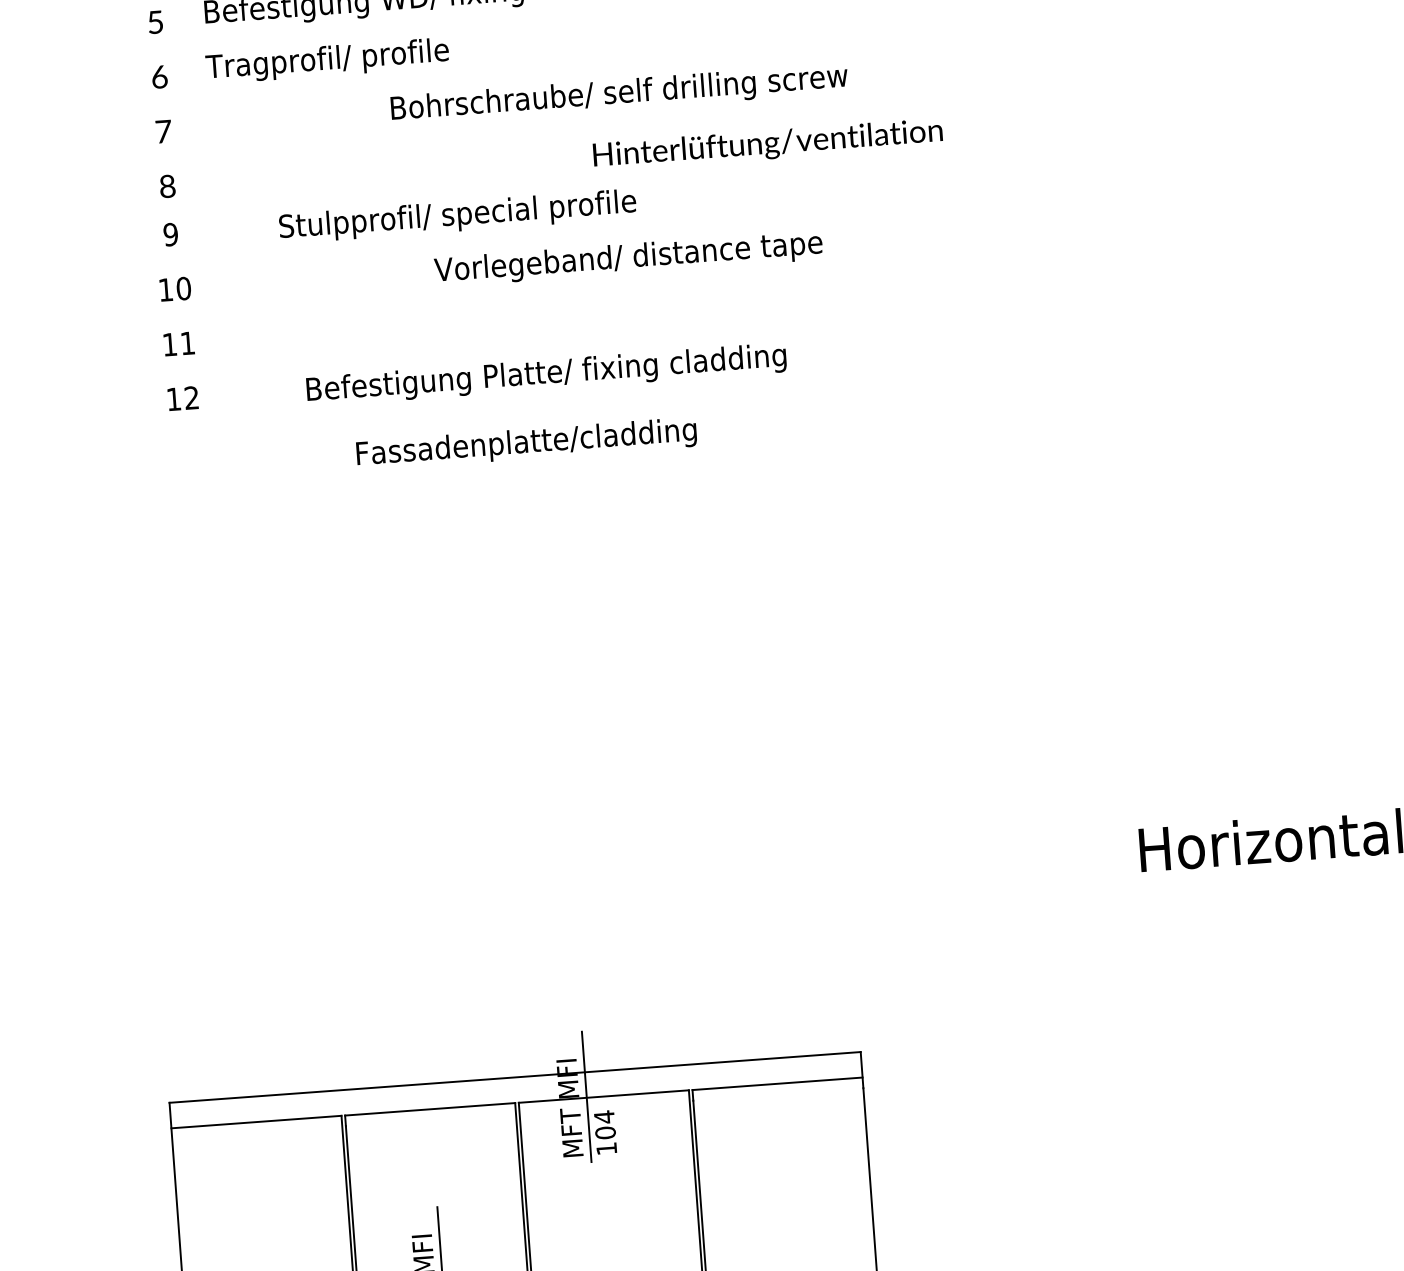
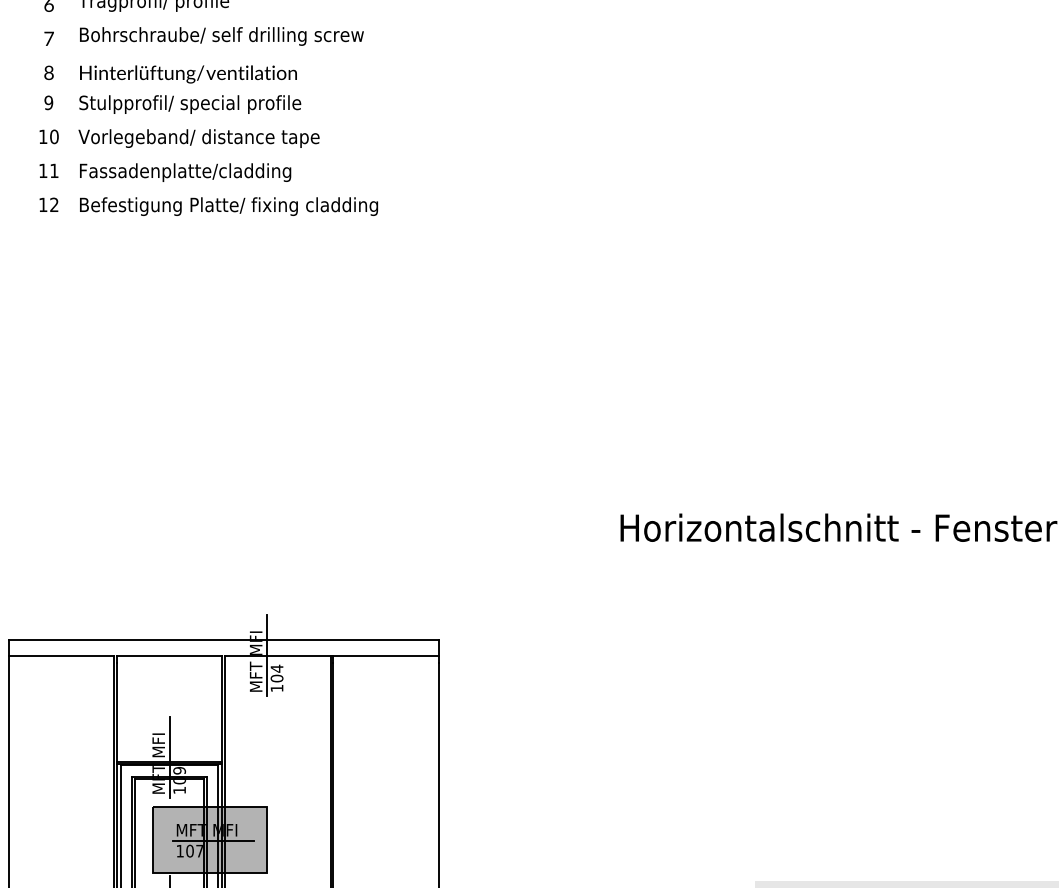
text: (618, 94) -> (221, 36), moved
text: (768, 144) -> (188, 74), moved
text: (458, 216) -> (190, 104), moved
text: (627, 258) -> (198, 138), moved
text: (547, 374) -> (229, 206), moved
text: (526, 443) -> (185, 172), moved

